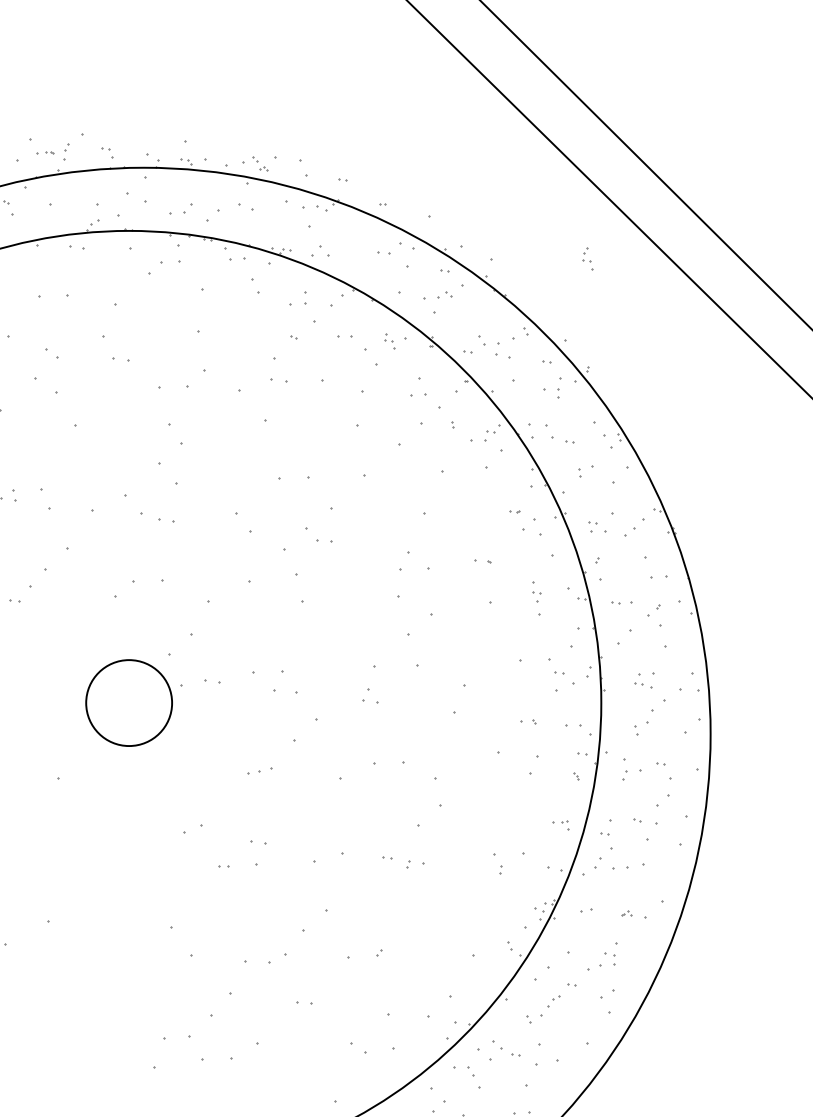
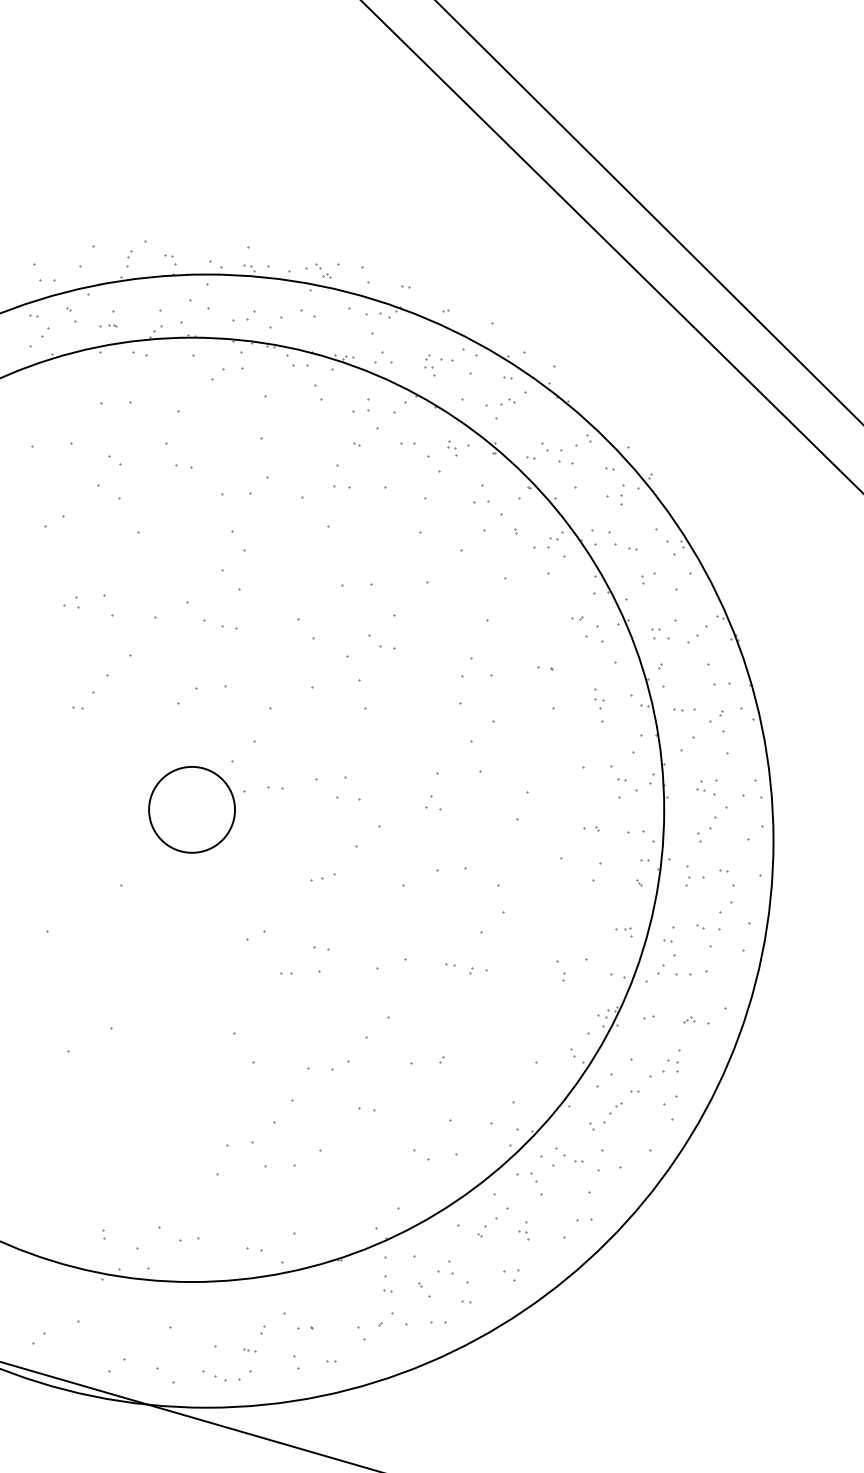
part: (45, 152) -> (108, 325), moved
part: (587, 258) -> (429, 365), moved

